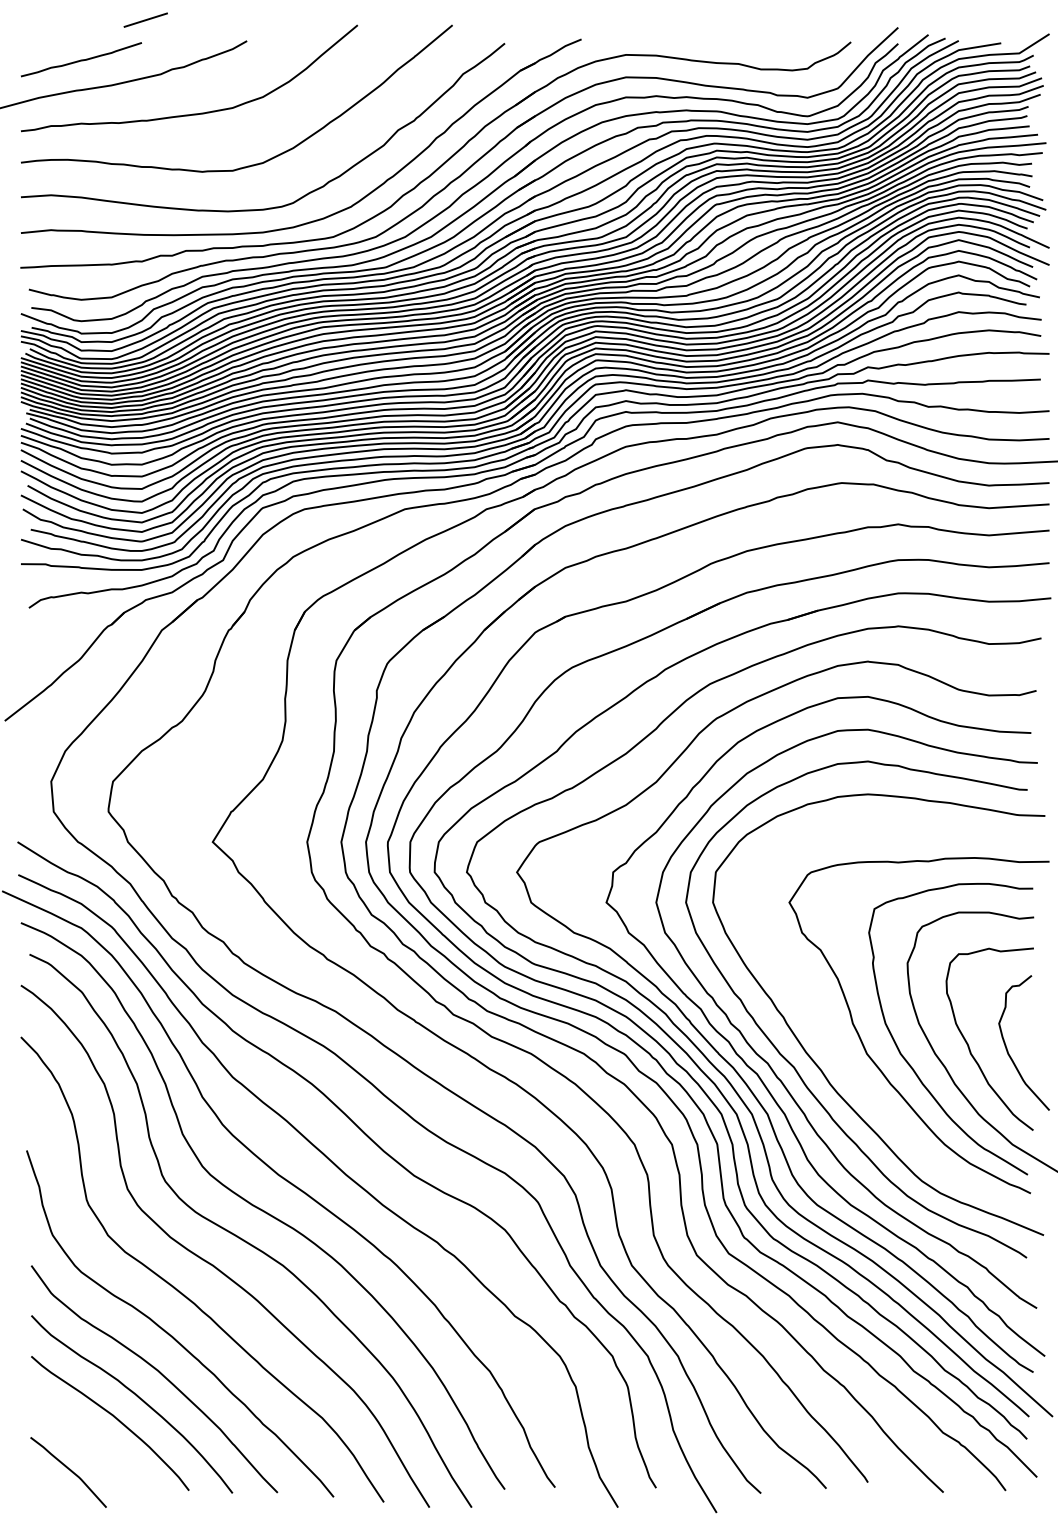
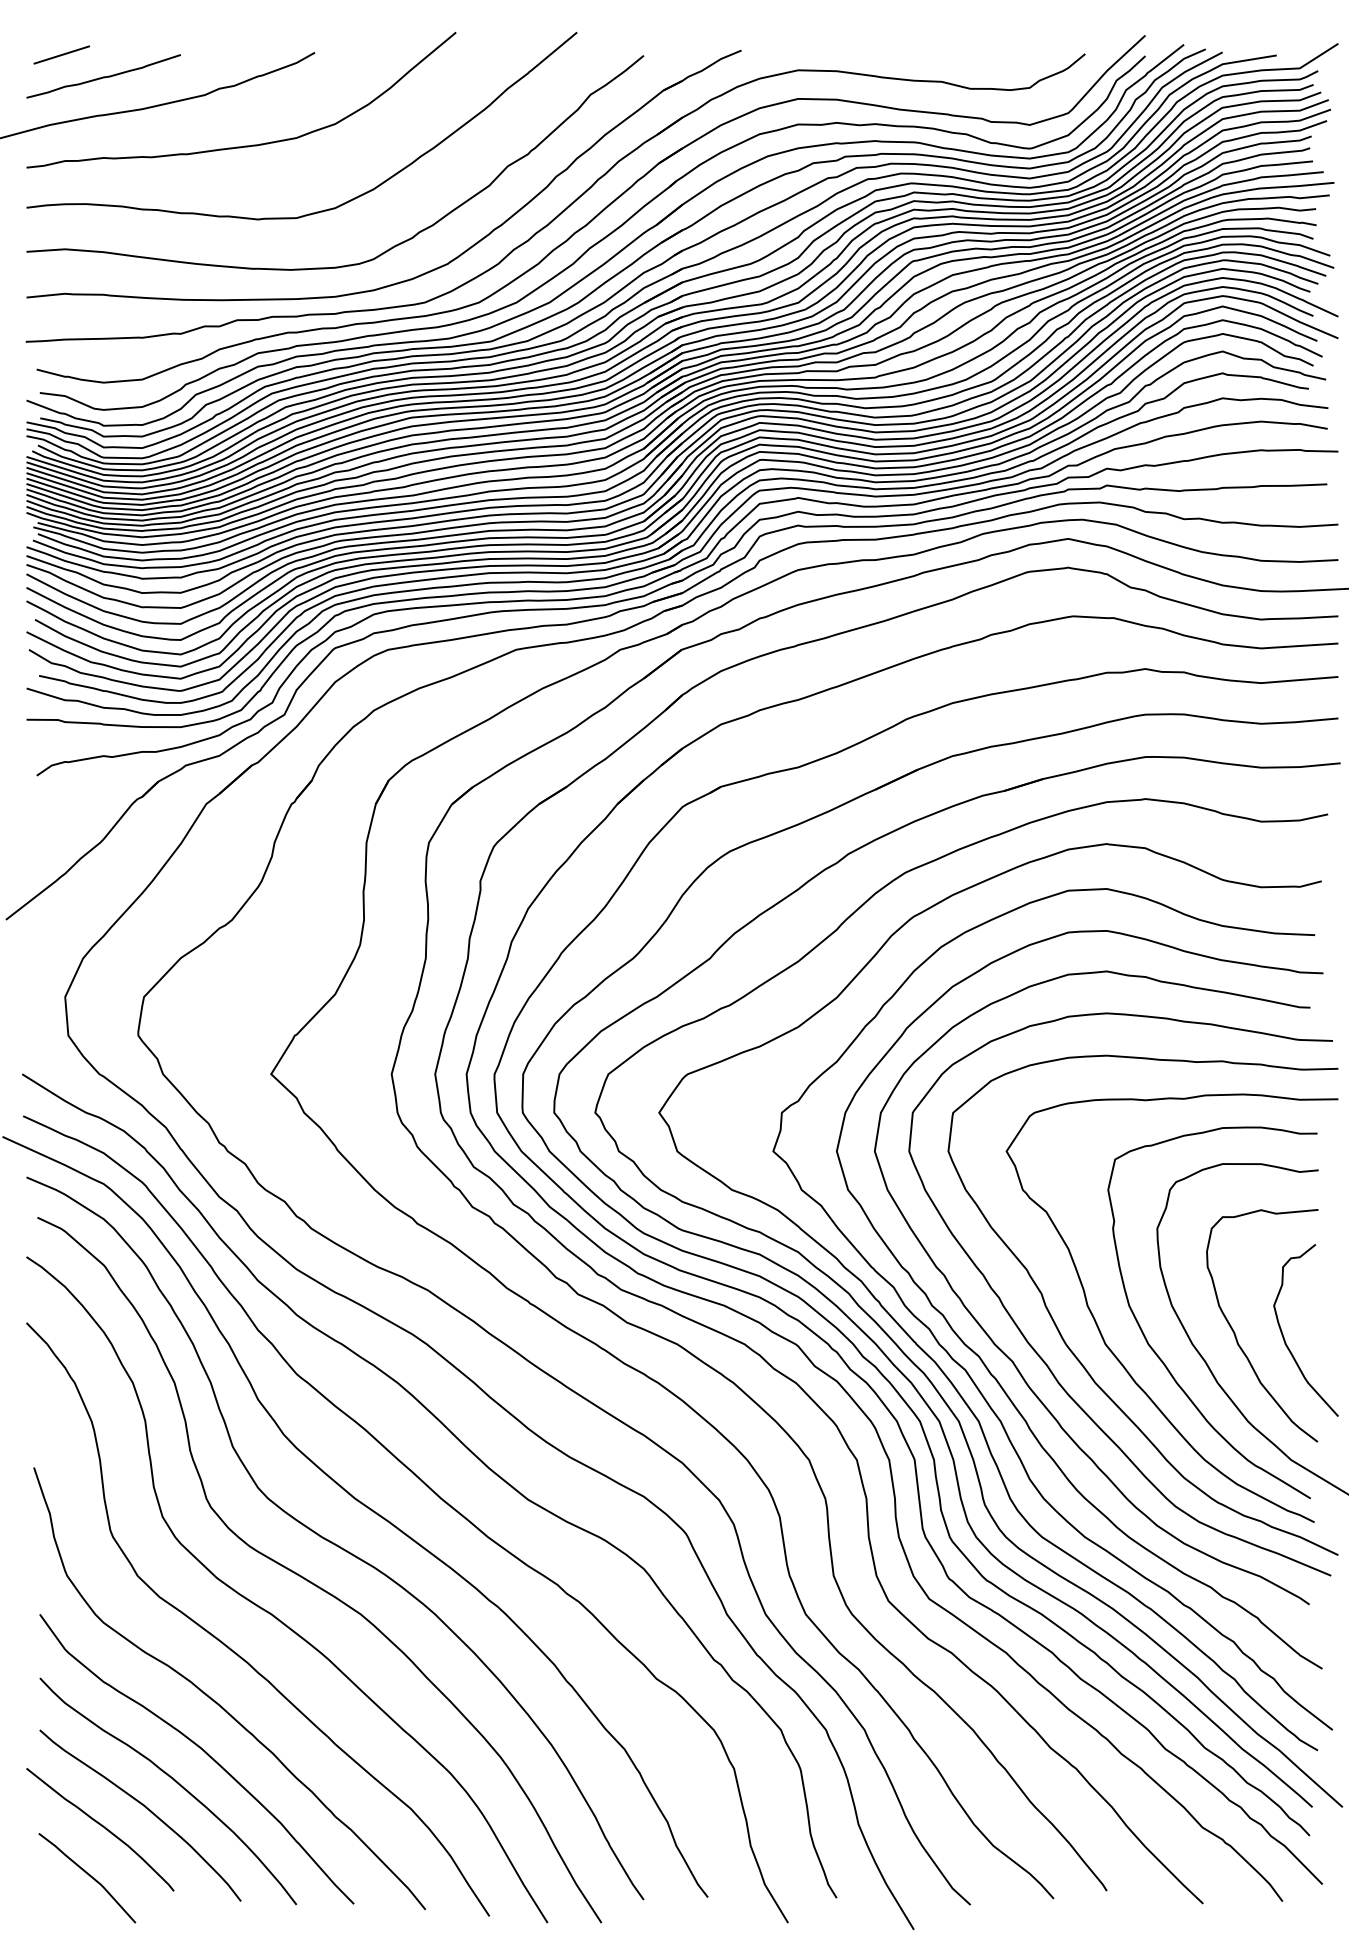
line: (145, 19) -> (61, 54), moved
curve: (843, 1061) -> (1075, 1354), added
curve: (80, 1432) -> (102, 1827), added

